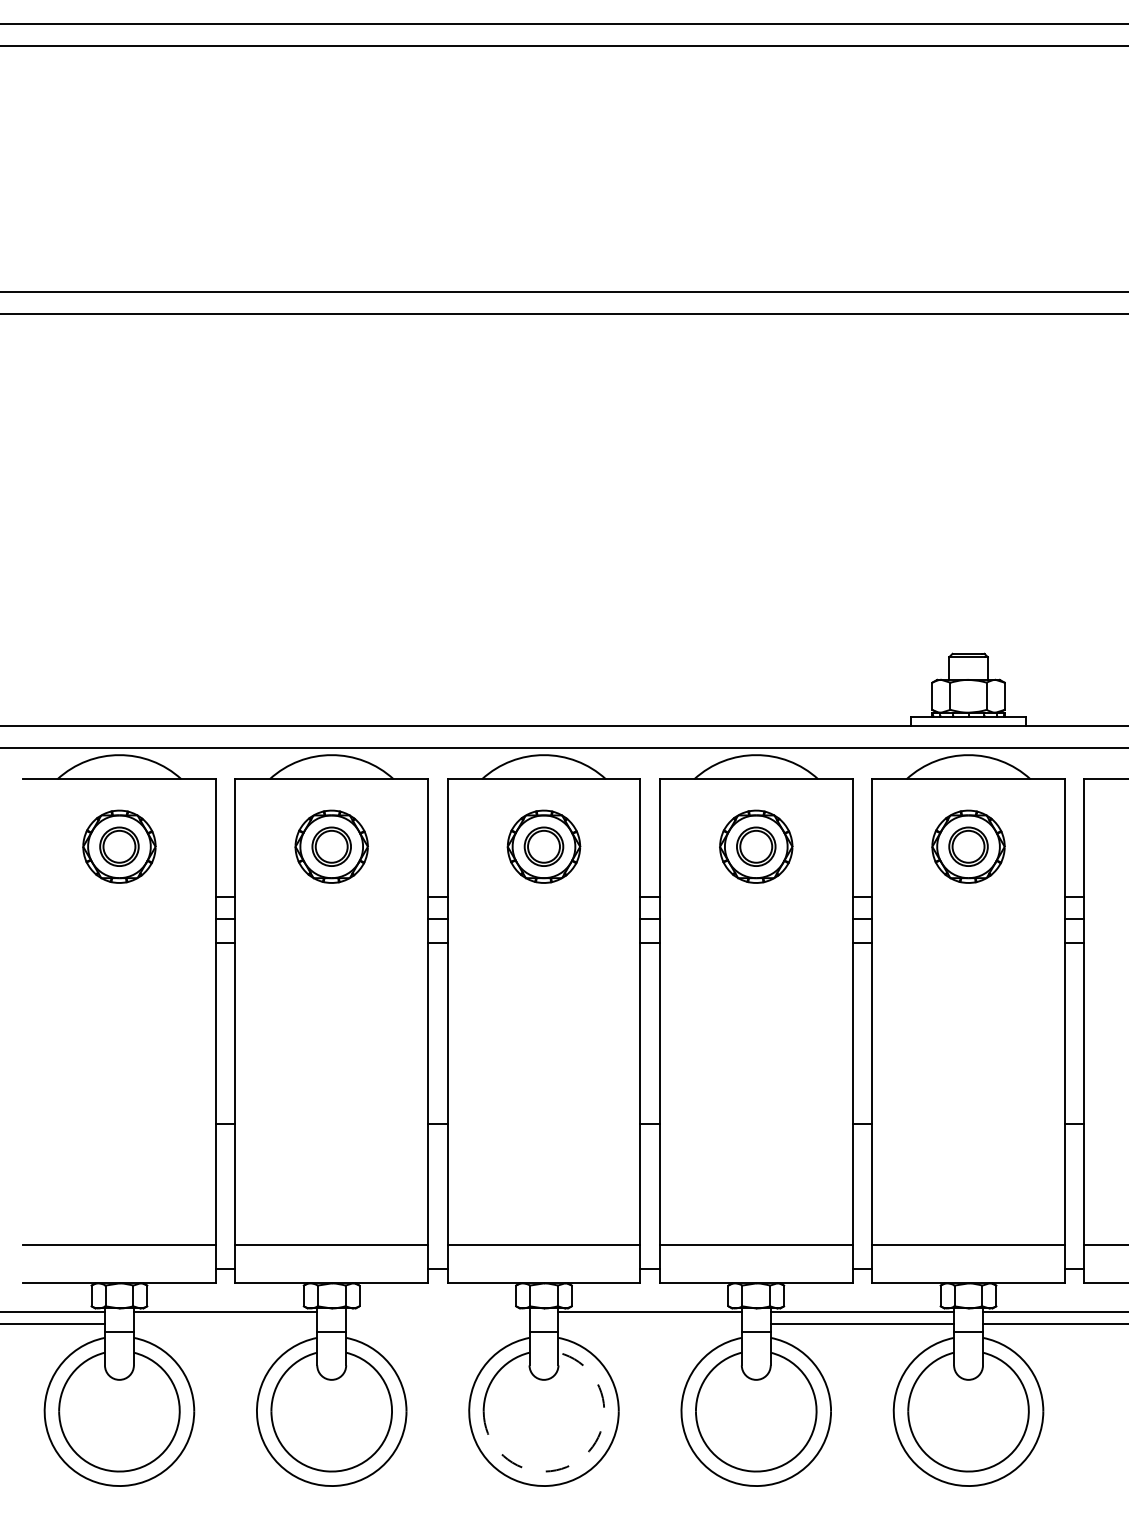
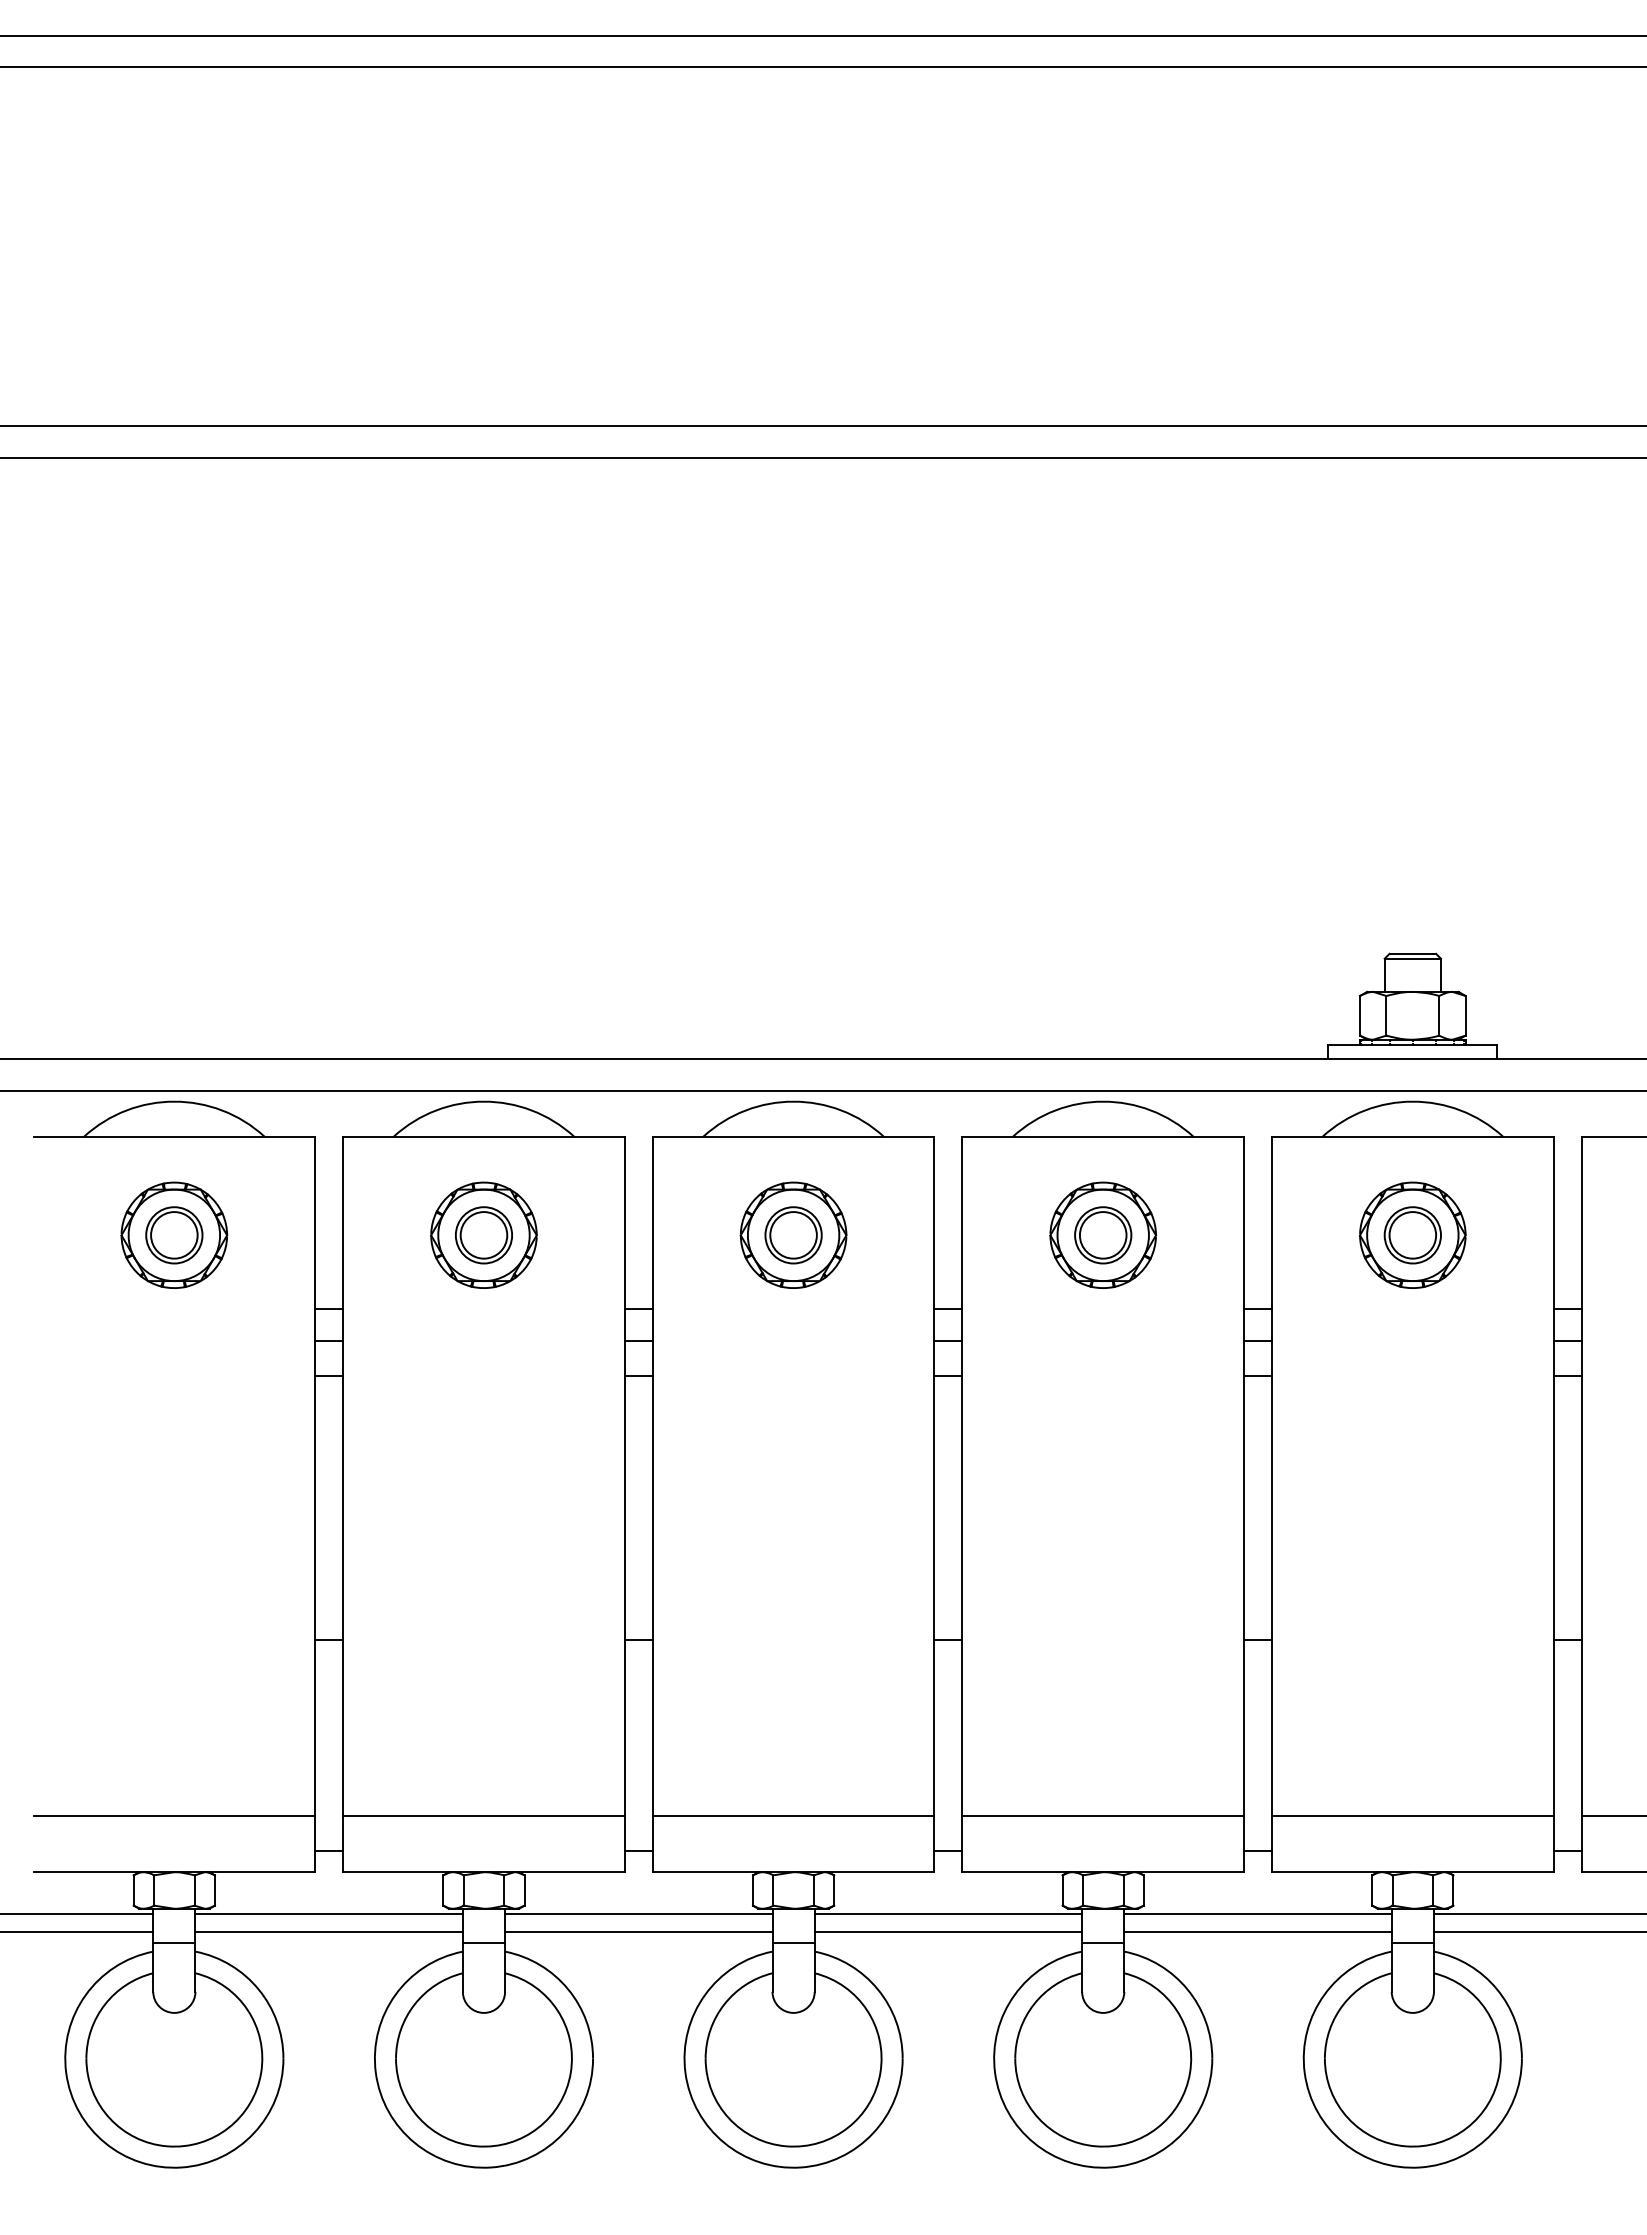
line: (437, 1312) -> (638, 1914), added
line: (225, 1324) -> (329, 1932), added
line: (437, 1324) -> (638, 1932), added
line: (649, 1324) -> (947, 1932), added
arc: (581, 1458) -> (848, 2127), dashed -> solid

